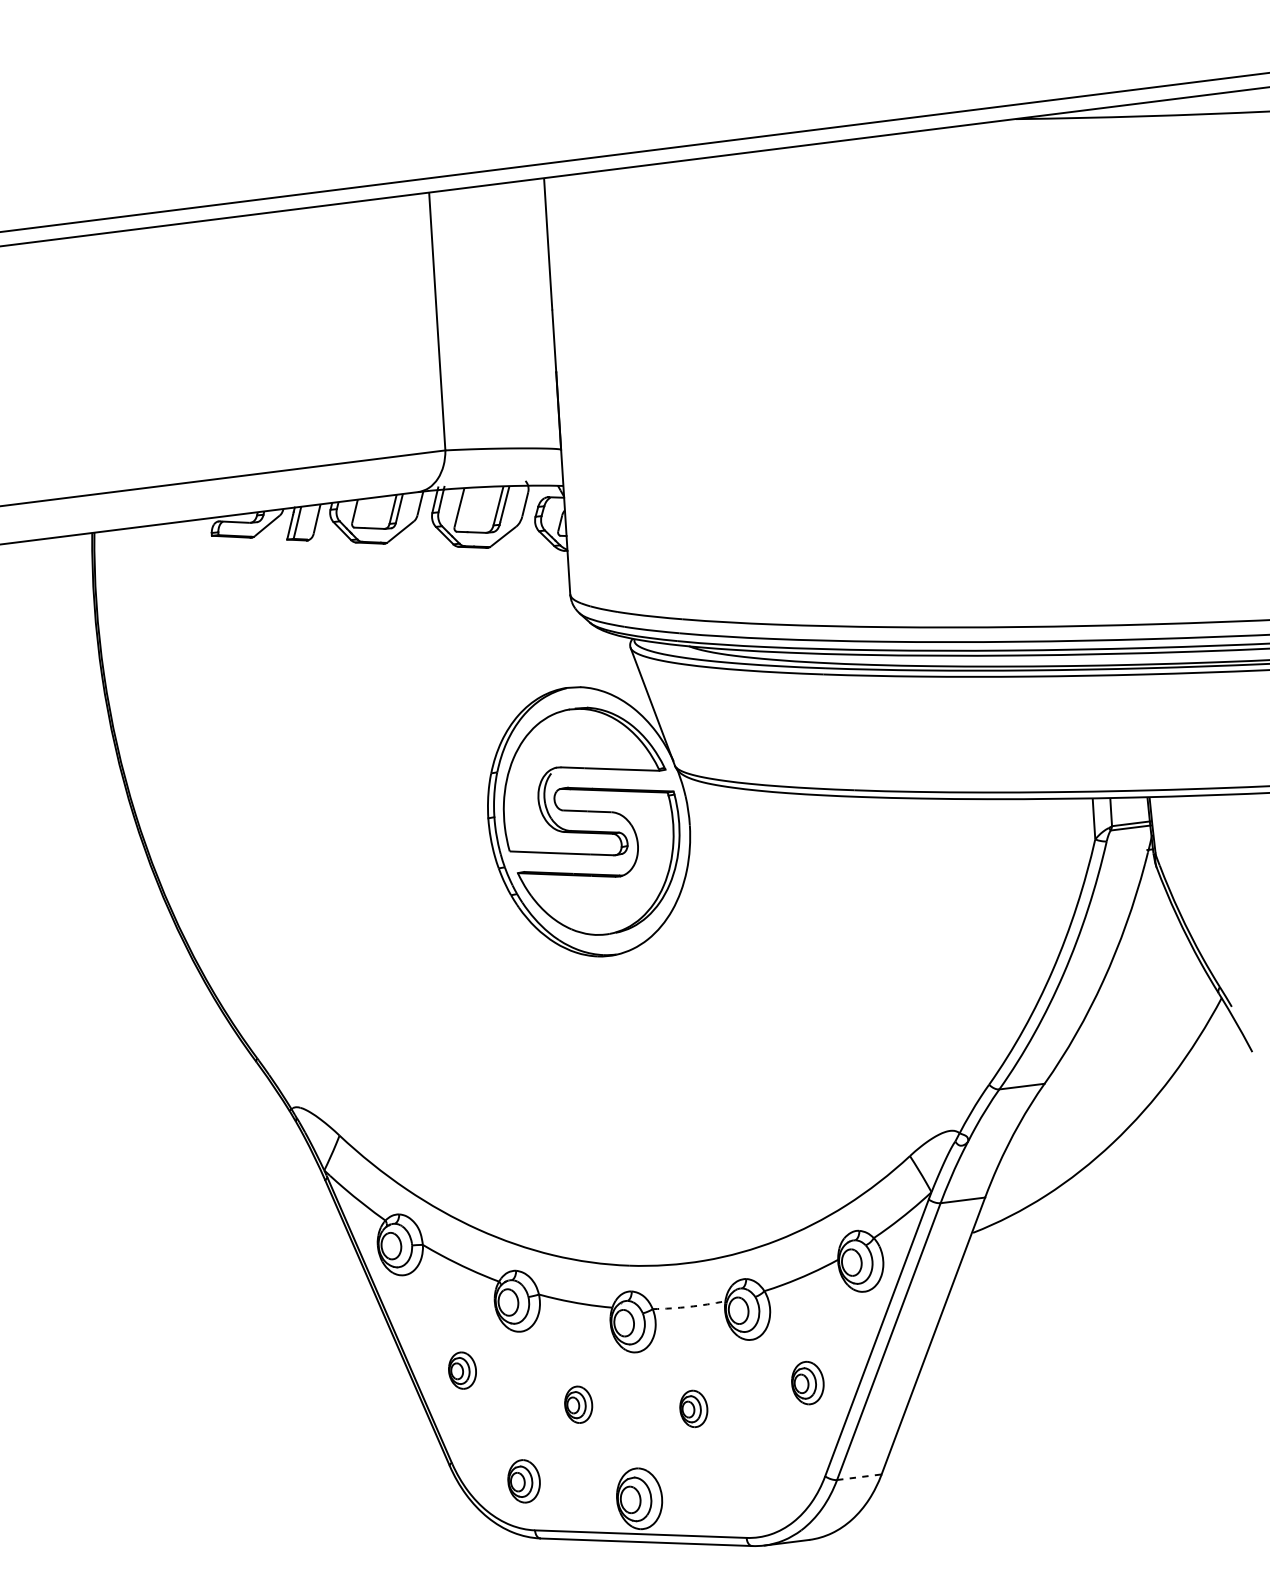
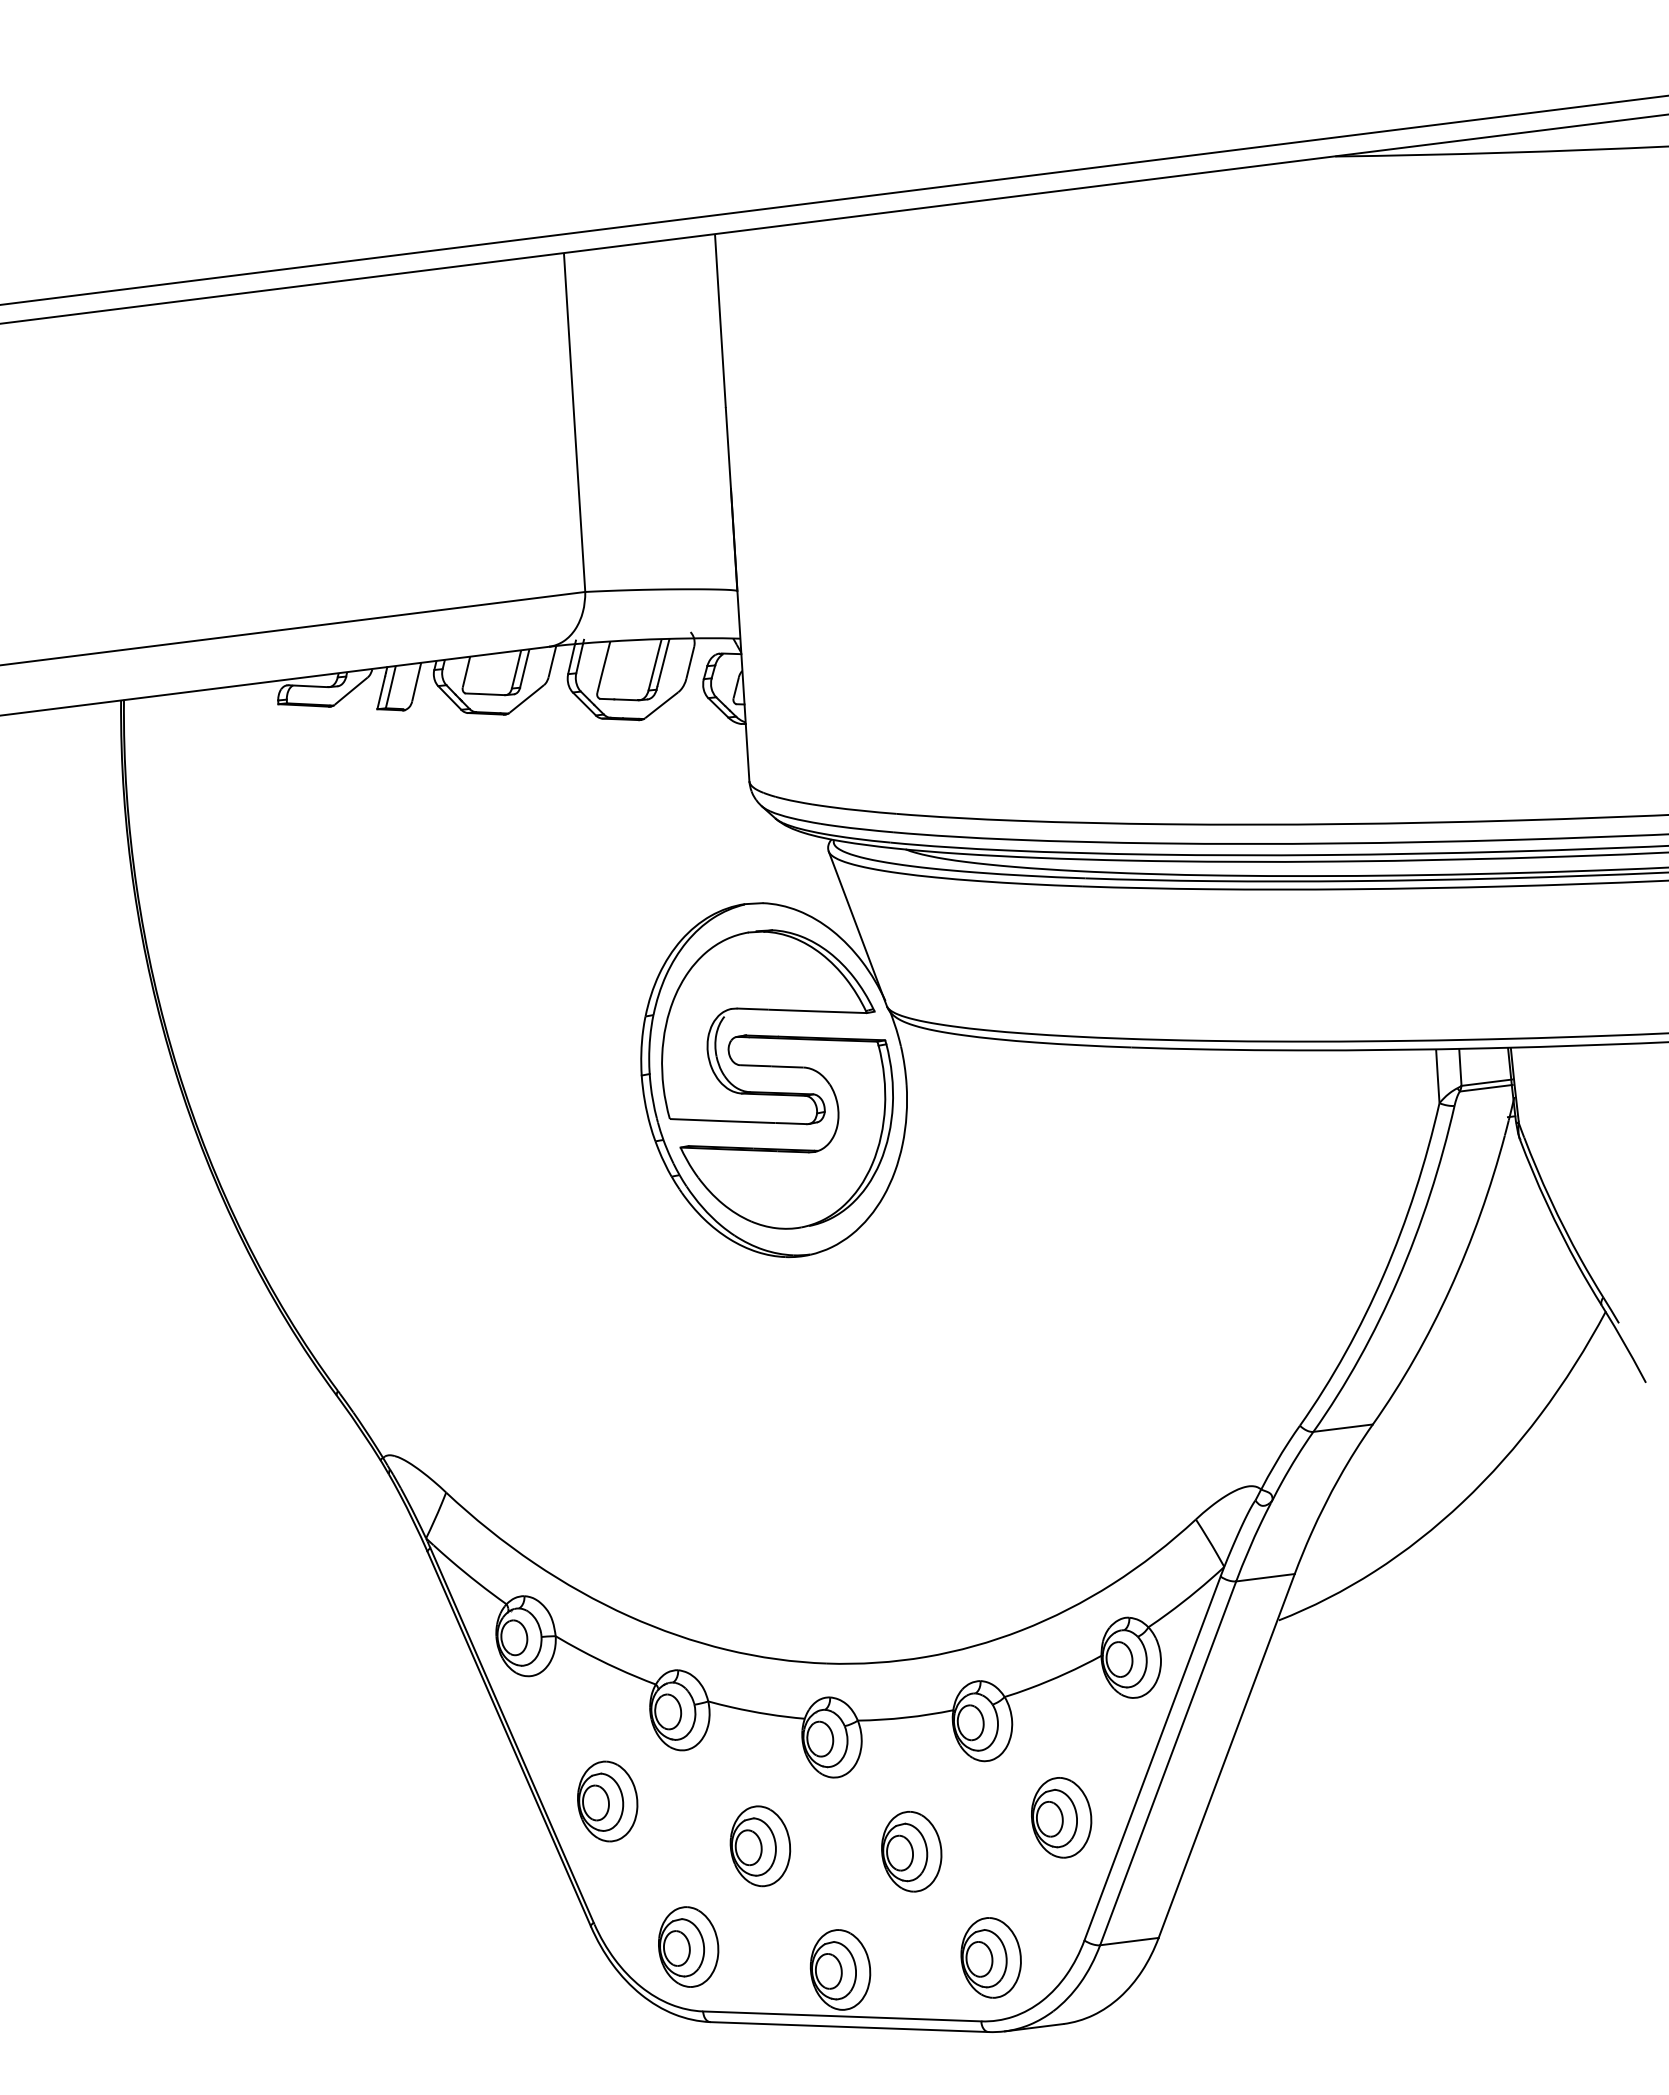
arc: (689, 1306) -> (905, 1717), dashed -> solid
part: (462, 1370) -> (607, 1801), size x1.67
part: (807, 1382) -> (1061, 1817), size x1.43
part: (578, 1404) -> (760, 1846), size x1.67
part: (693, 1408) -> (911, 1851), size x1.67
line: (859, 1477) -> (1129, 1941), dashed -> solid
part: (523, 1480) -> (688, 1946), size x1.43
part: (753, 1489) -> (990, 1957), added

